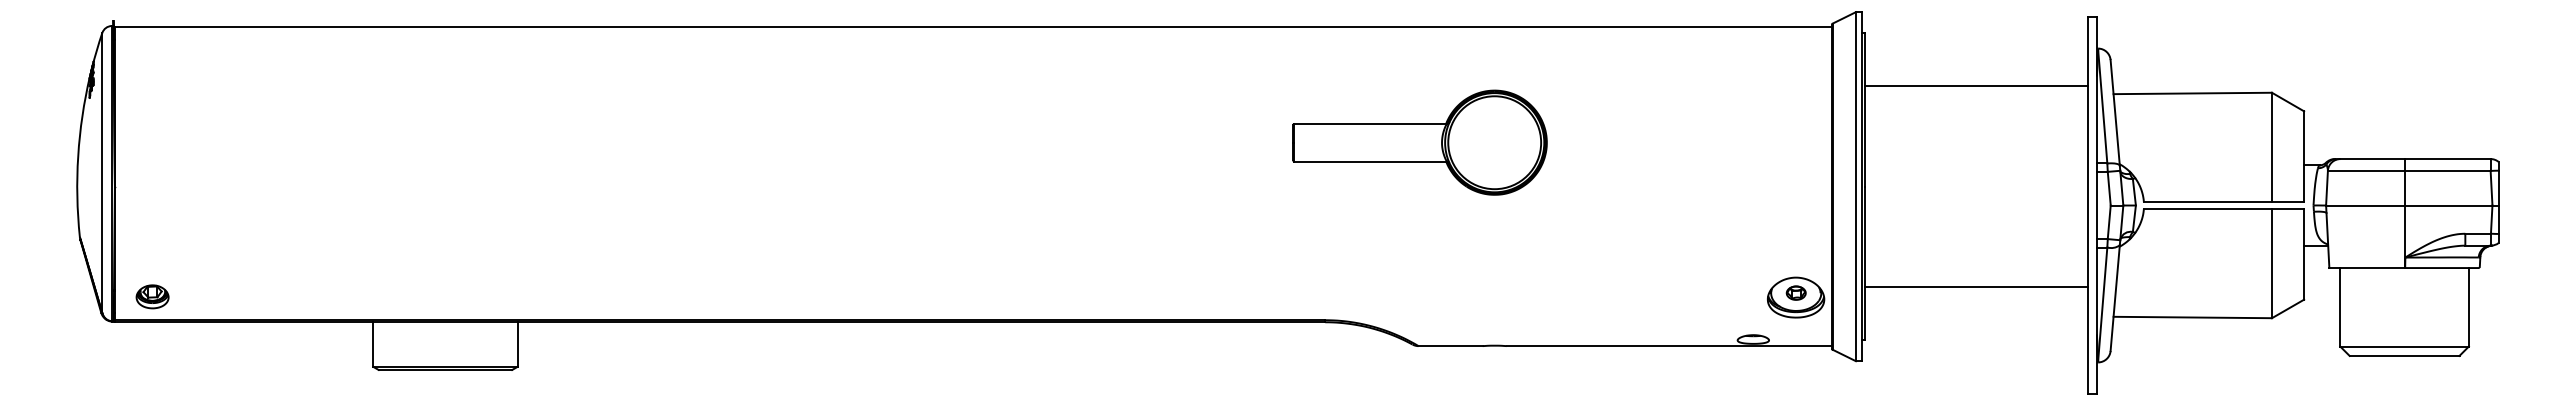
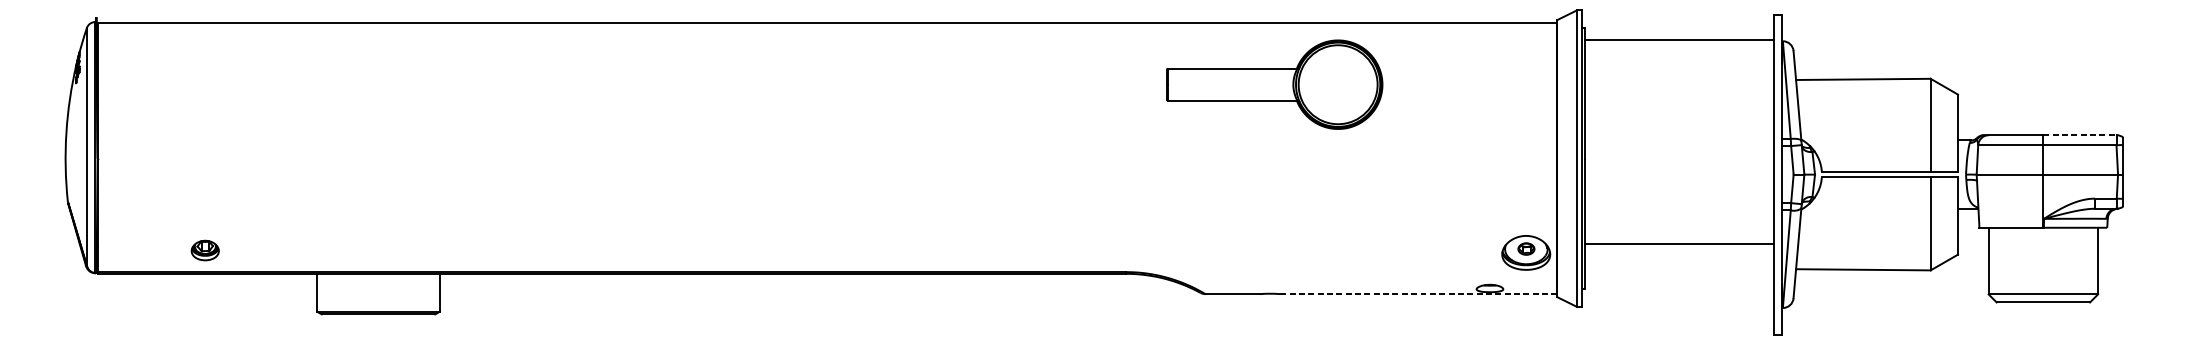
line: (1976, 86) -> (1679, 40), moved
part: (1419, 142) -> (1274, 84), moved
line: (2448, 159) -> (2080, 135), solid -> dashed
part: (152, 296) -> (205, 250), moved
line: (1669, 346) -> (1418, 294), solid -> dashed

